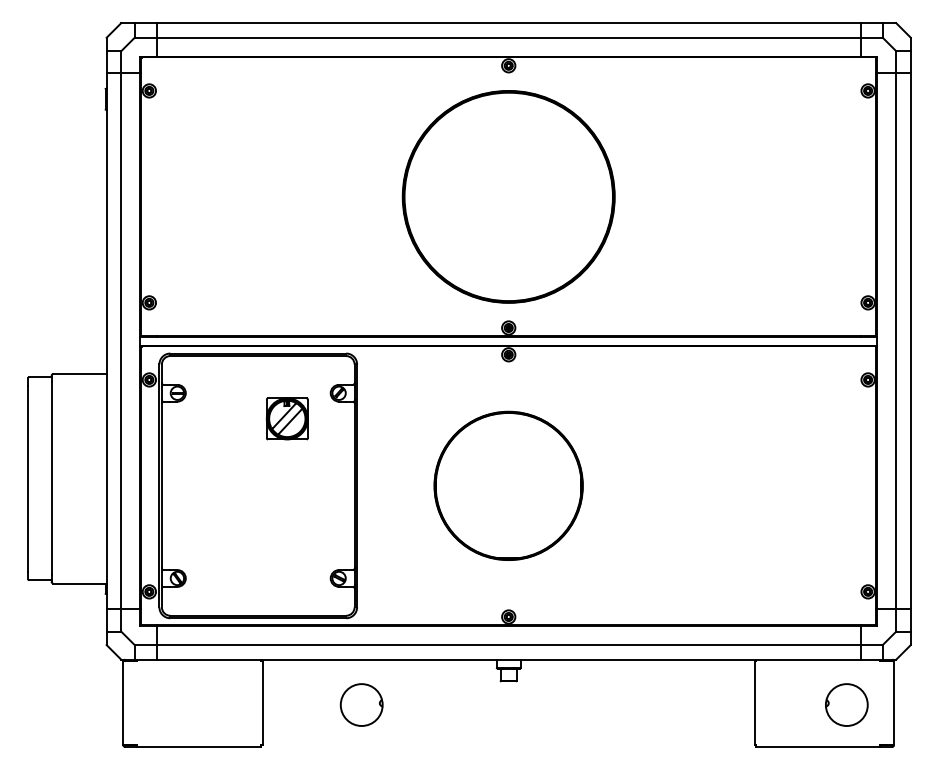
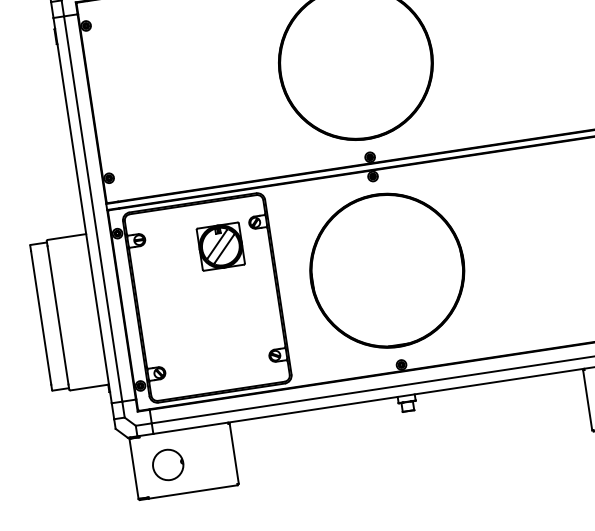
part: (287, 418) -> (220, 246), size x1.43
part: (508, 485) -> (387, 270), size x1.43
part: (361, 704) -> (167, 464), moved

